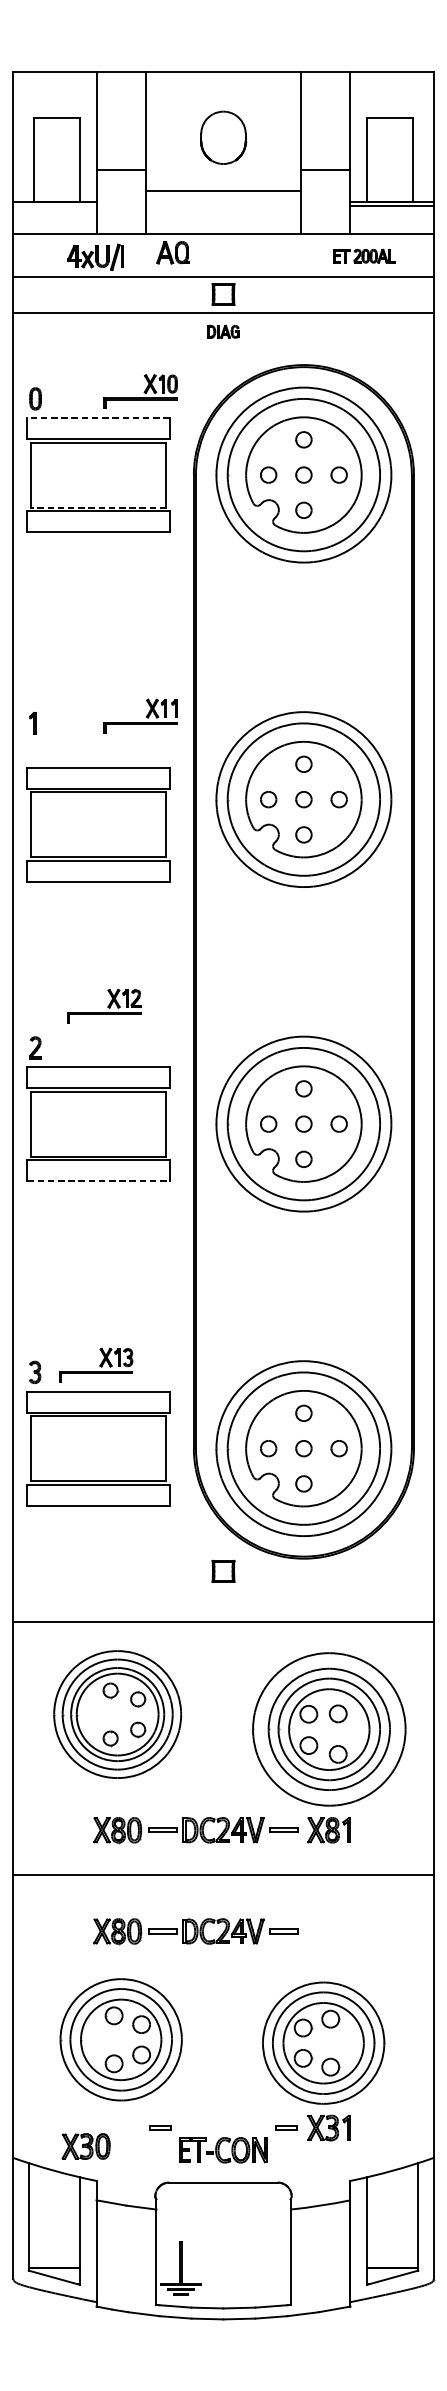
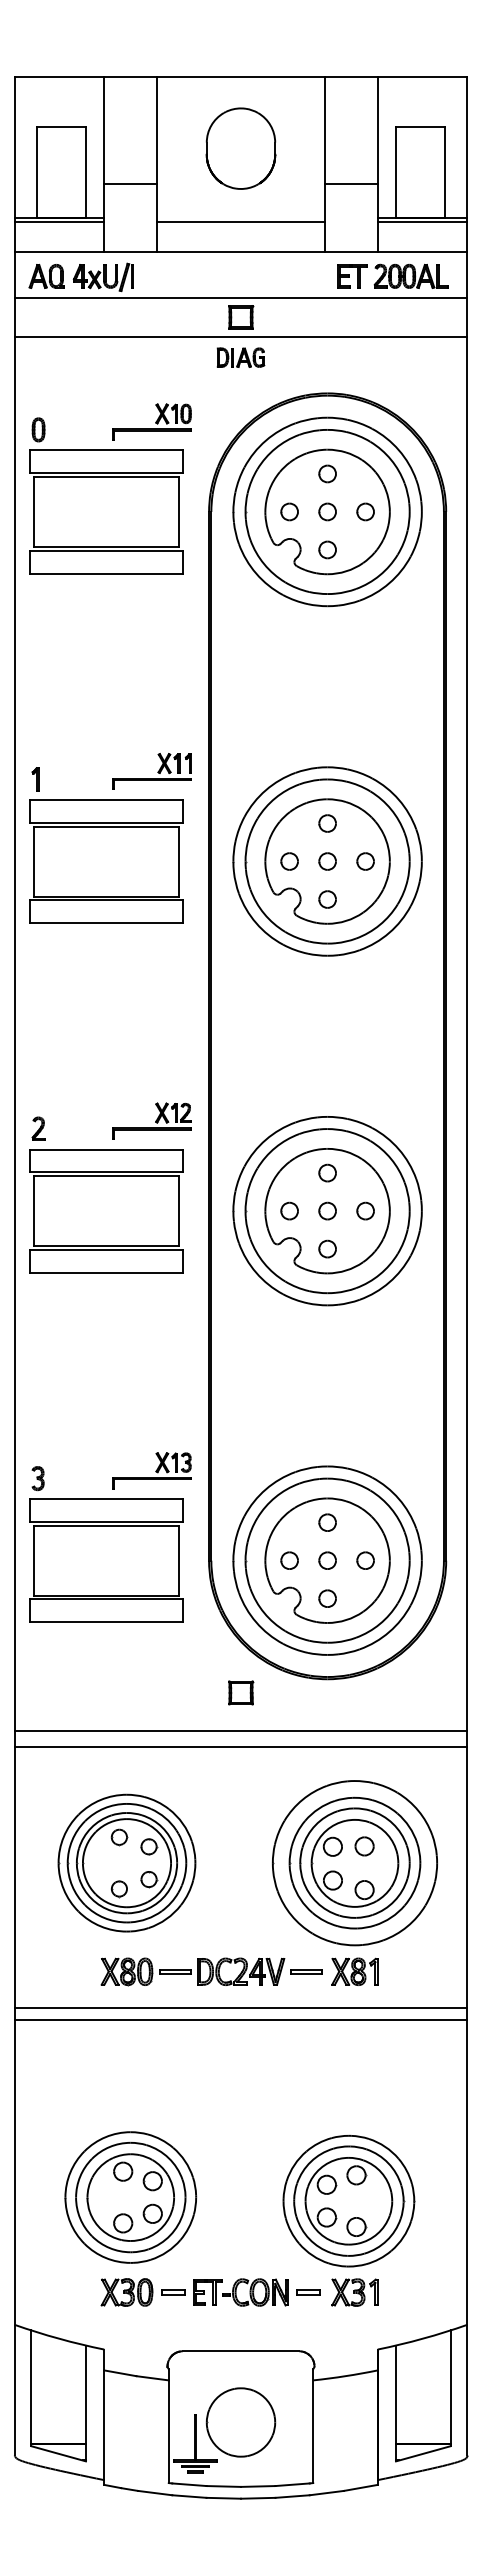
part: (223, 137) -> (240, 148), size x1.43
line: (223, 190) -> (240, 221), moved
line: (55, 205) -> (59, 221), added
part: (172, 252) -> (46, 276), moved
part: (364, 255) -> (392, 275), size x1.67
part: (223, 331) -> (240, 357), size x1.43
line: (98, 418) -> (106, 450), dashed -> solid
line: (98, 507) -> (106, 546), dashed -> solid
part: (98, 824) -> (106, 861), moved
part: (104, 1005) -> (151, 1120), moved
line: (98, 1181) -> (106, 1272), dashed -> solid
part: (95, 1364) -> (151, 1470), moved
line: (223, 1606) -> (240, 1730), added
part: (117, 1713) -> (126, 1862), moved
line: (223, 1863) -> (240, 2007), added
part: (196, 1931) -> (211, 2080), removed
part: (85, 2146) -> (126, 2292), moved
part: (223, 2150) -> (240, 2292), moved
part: (223, 2248) -> (240, 2422), added

